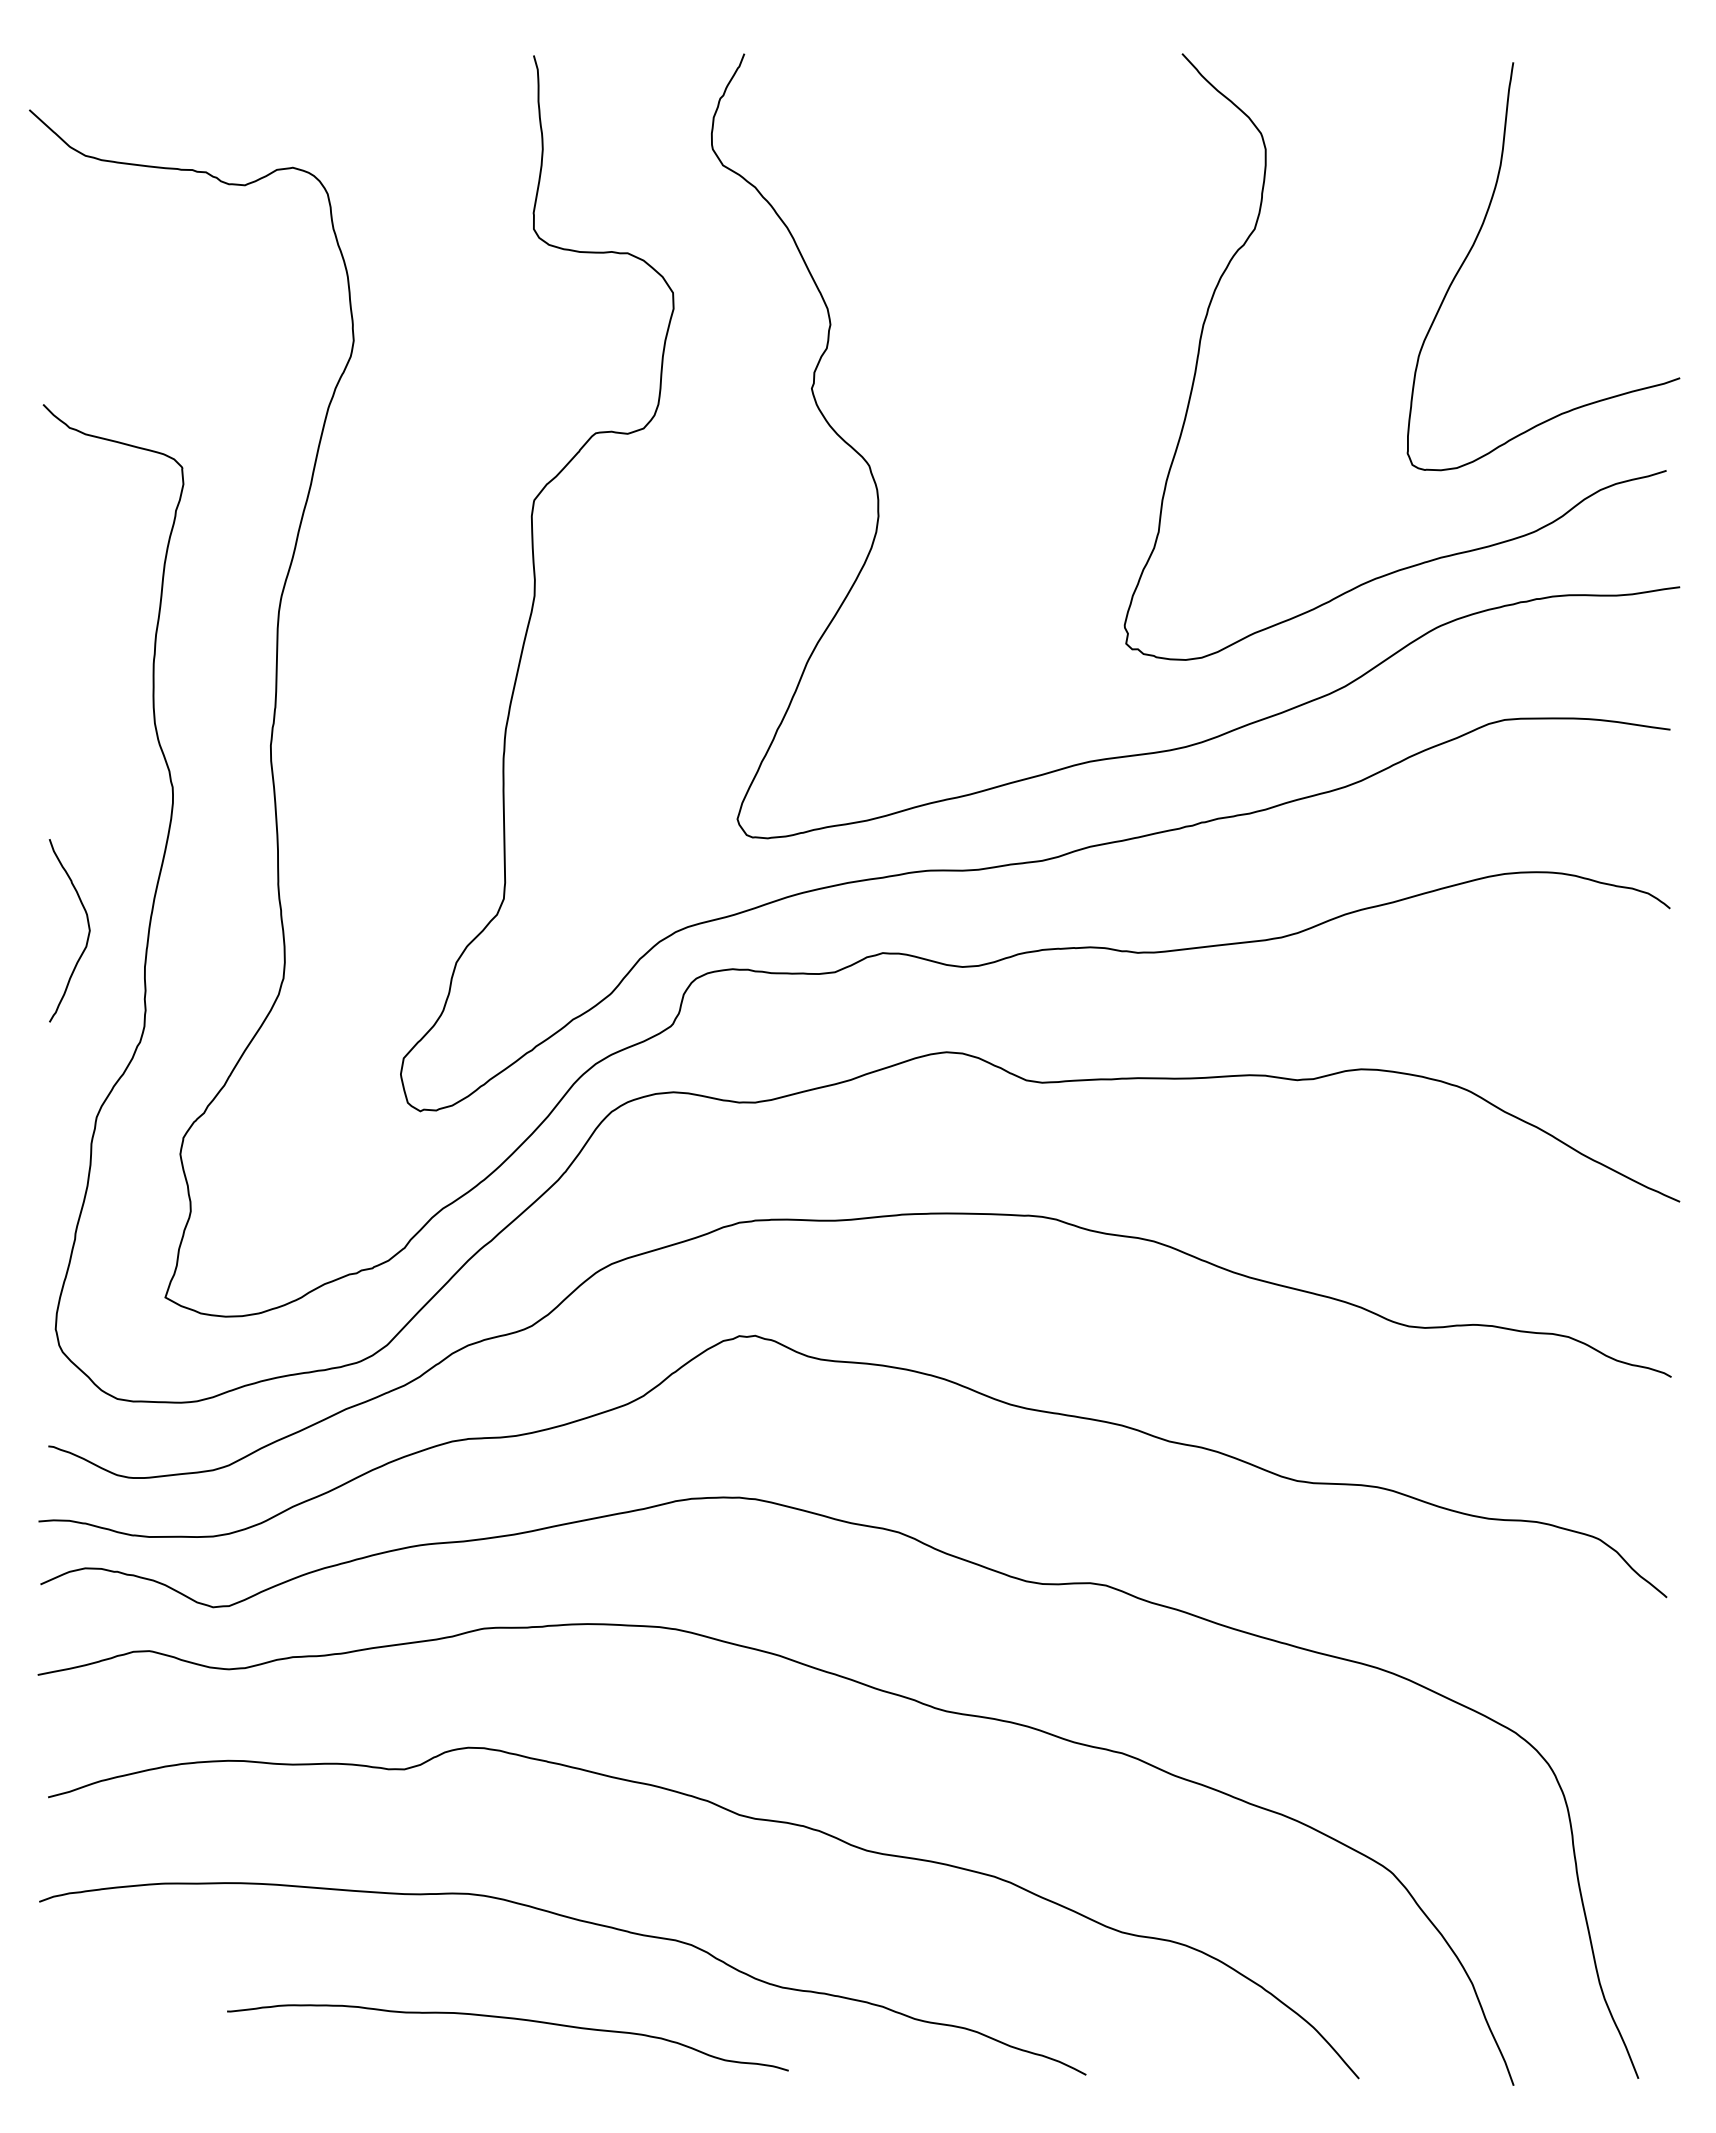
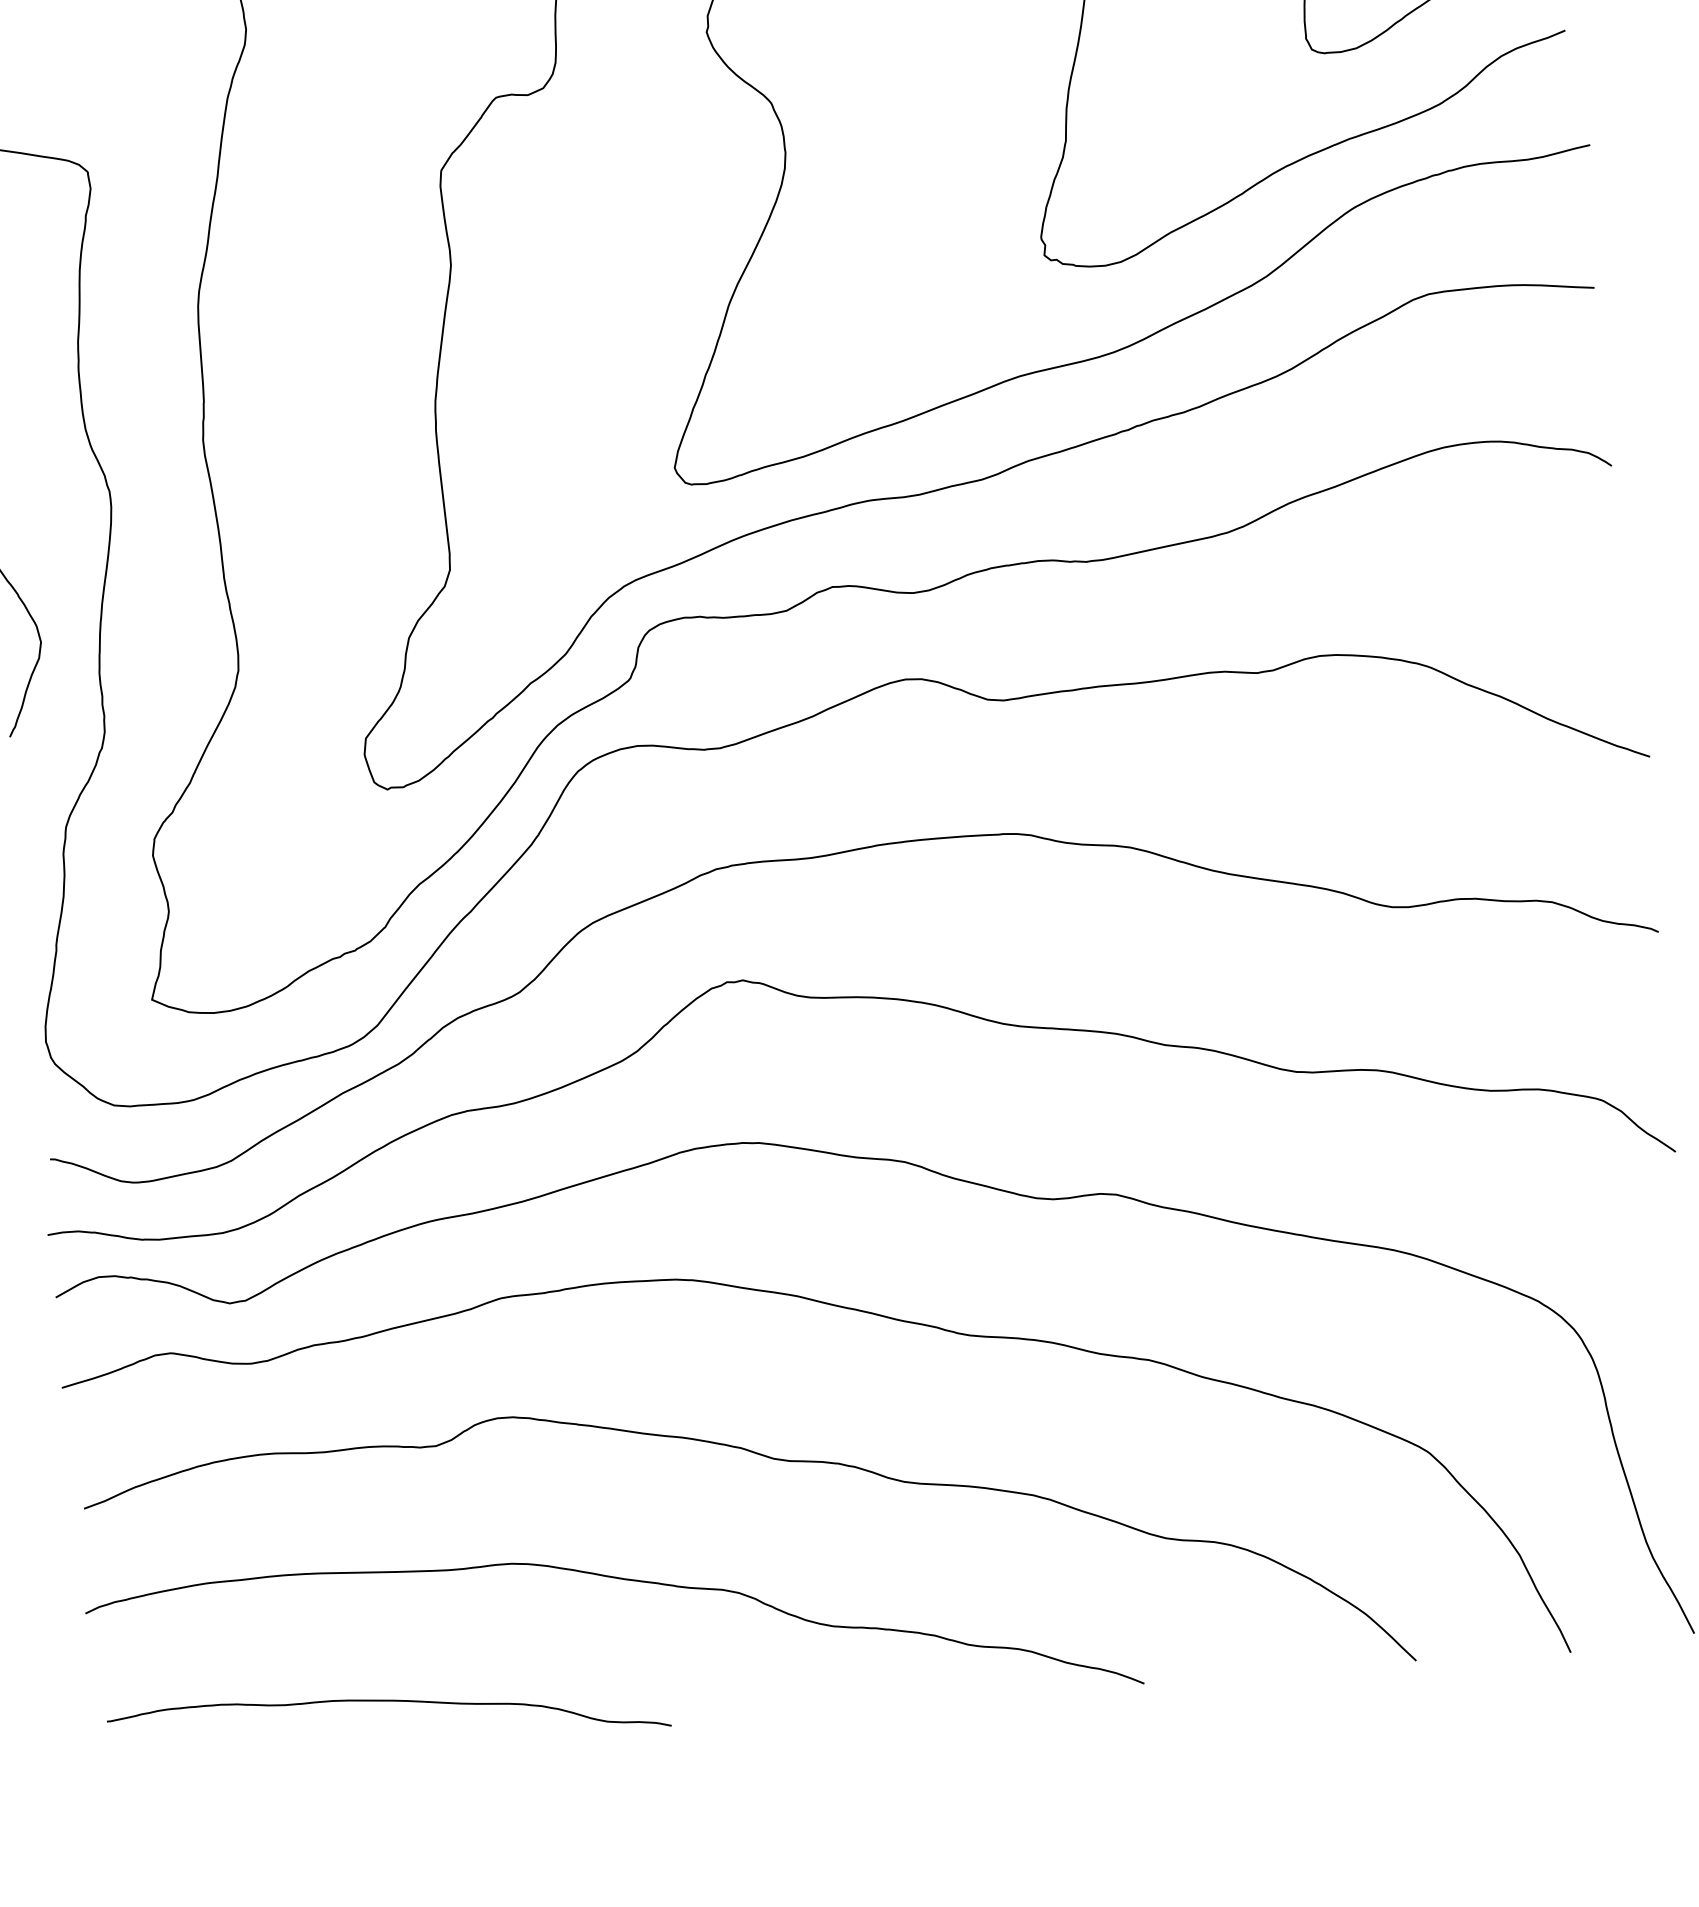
curve: (510, 2019) -> (389, 1701), moved

